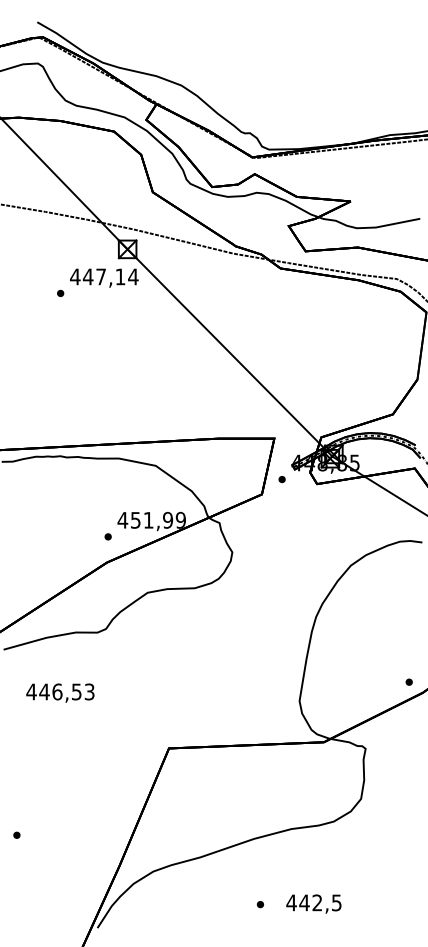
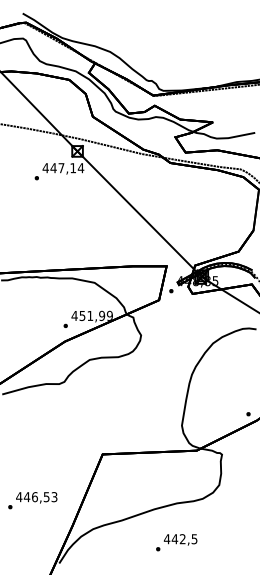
text: (59, 692) -> (36, 497), moved
text: (313, 903) -> (180, 539), moved

